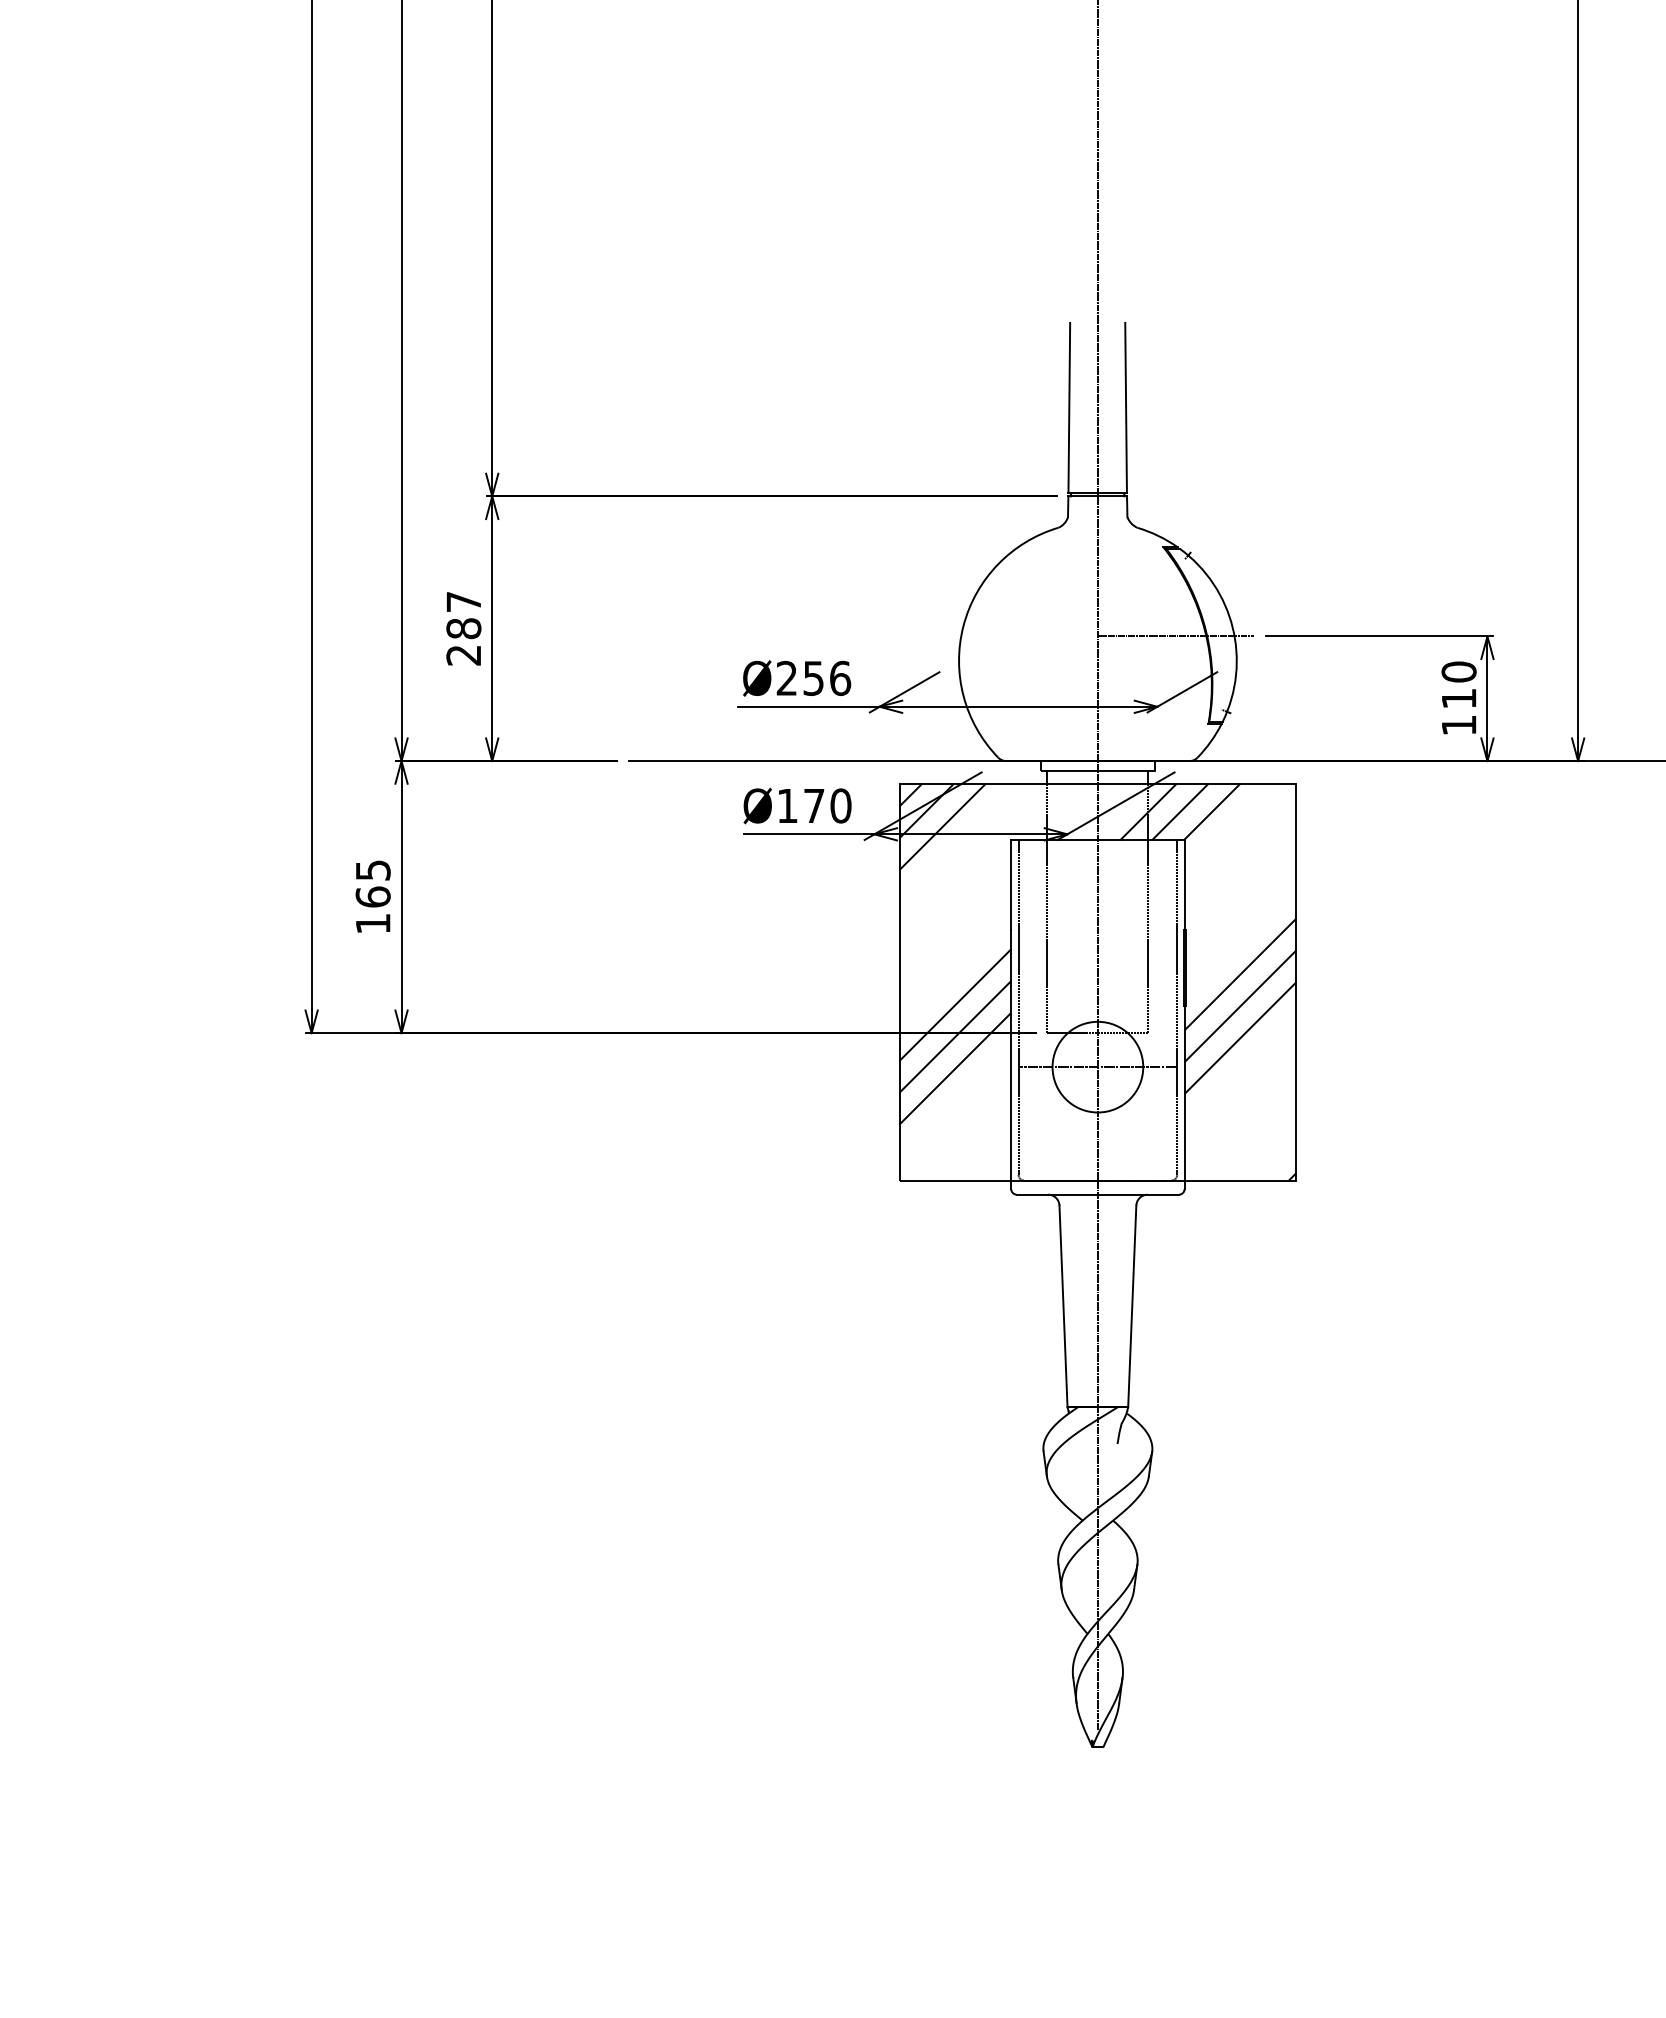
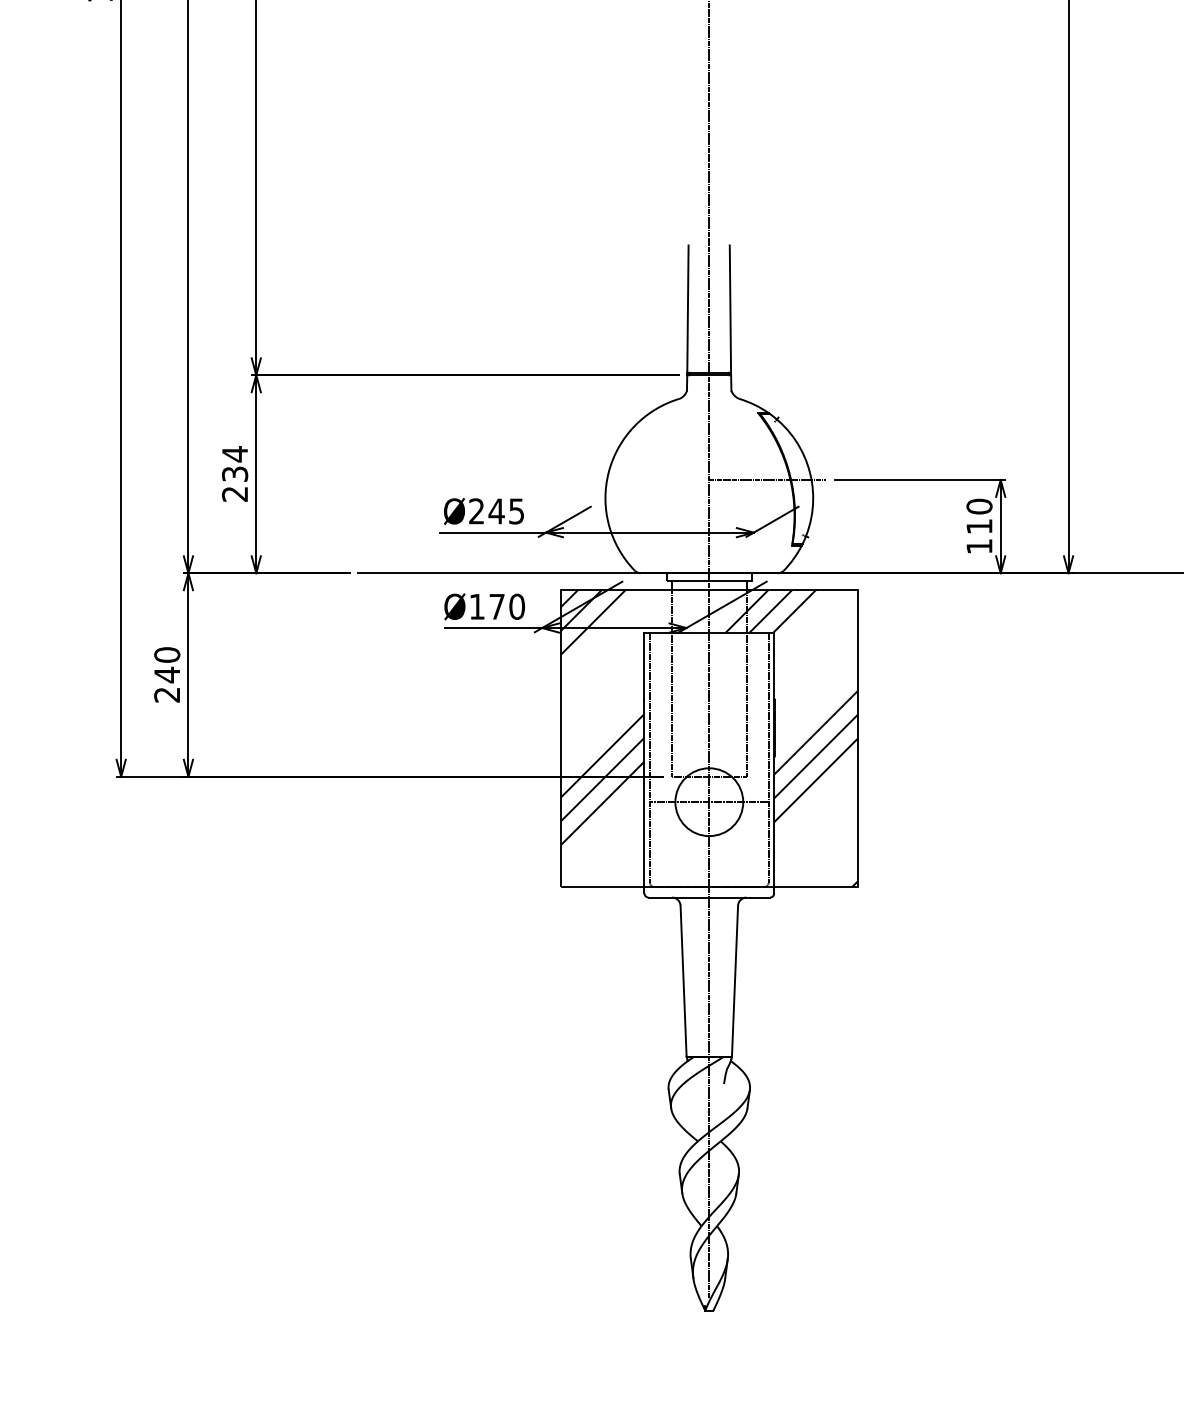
text: (463, 615) -> (234, 464), 287 -> 234
text: (826, 678) -> (506, 511), Ø256 -> Ø245
text: (372, 896) -> (166, 674), 165 -> 240

